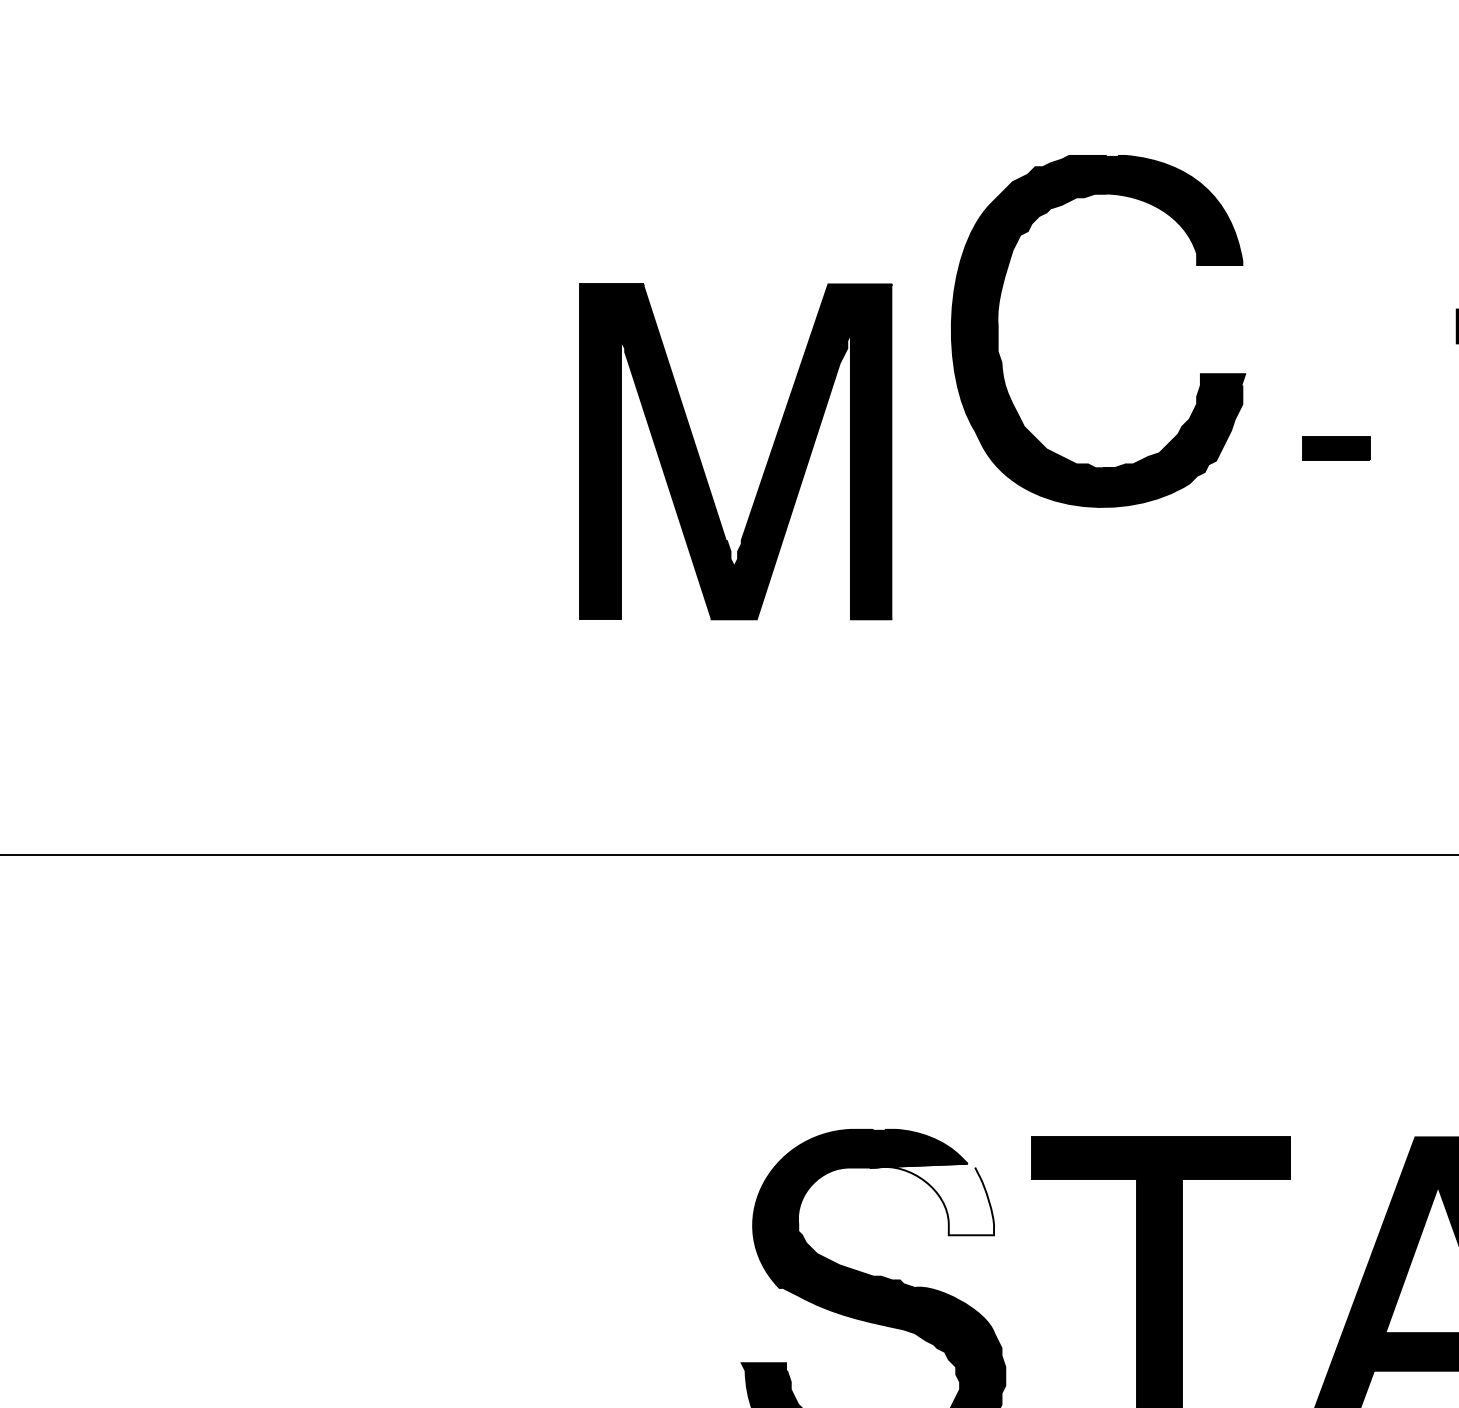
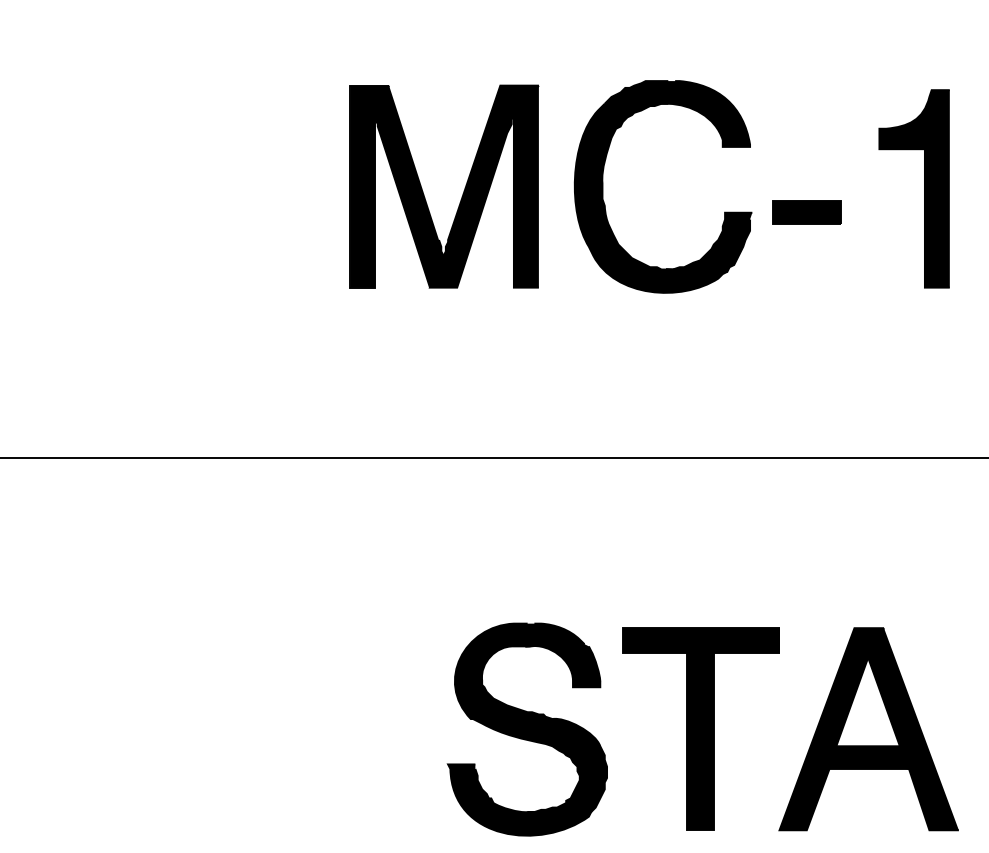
part: (999, 330) -> (603, 186), moved
part: (1335, 448) -> (806, 212), size x1.67
part: (765, 463) -> (462, 193), moved
fill: (931, 1199) -> (562, 665), added

